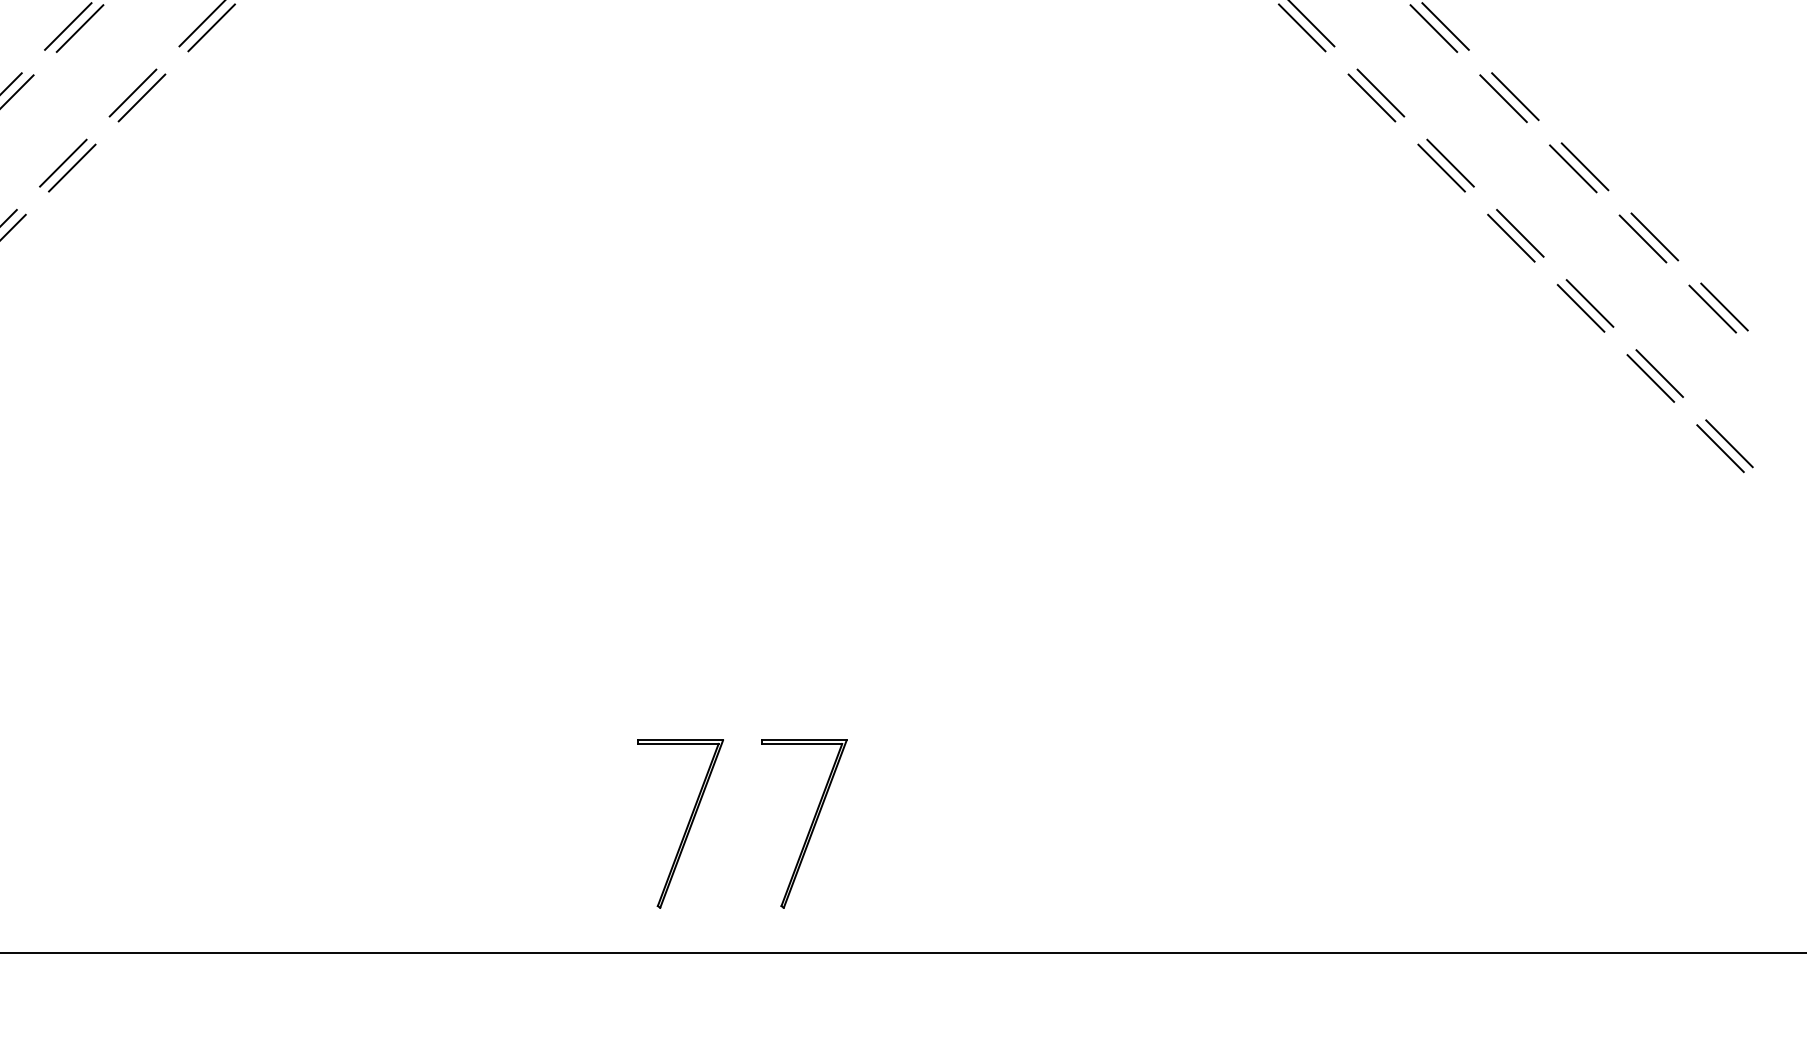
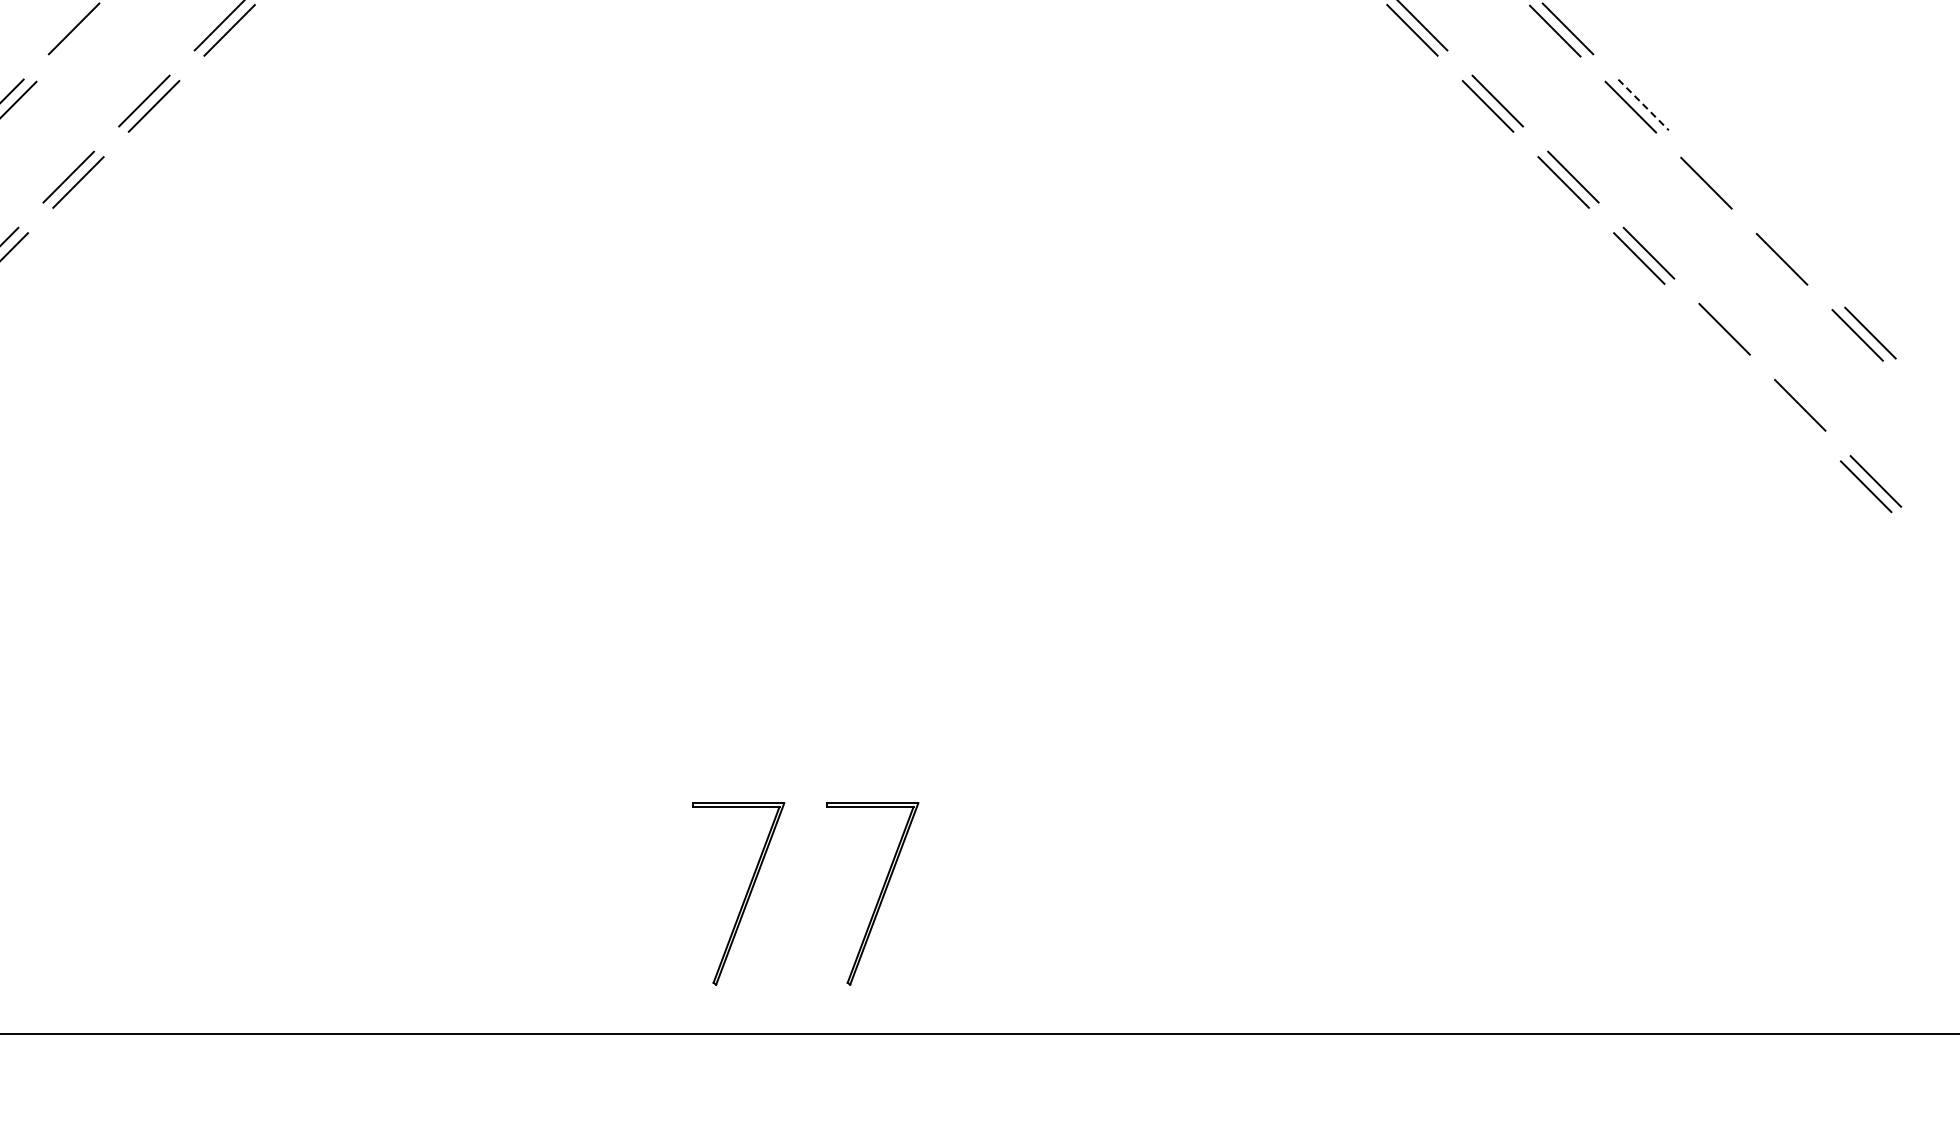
line: (79, 27) -> (86, 30), removed
line: (1515, 96) -> (1643, 104), solid -> dashed
line: (1585, 166) -> (1719, 180), removed
line: (1654, 236) -> (1794, 256), removed
line: (1580, 308) -> (1714, 334), removed
line: (1650, 378) -> (1790, 410), removed

